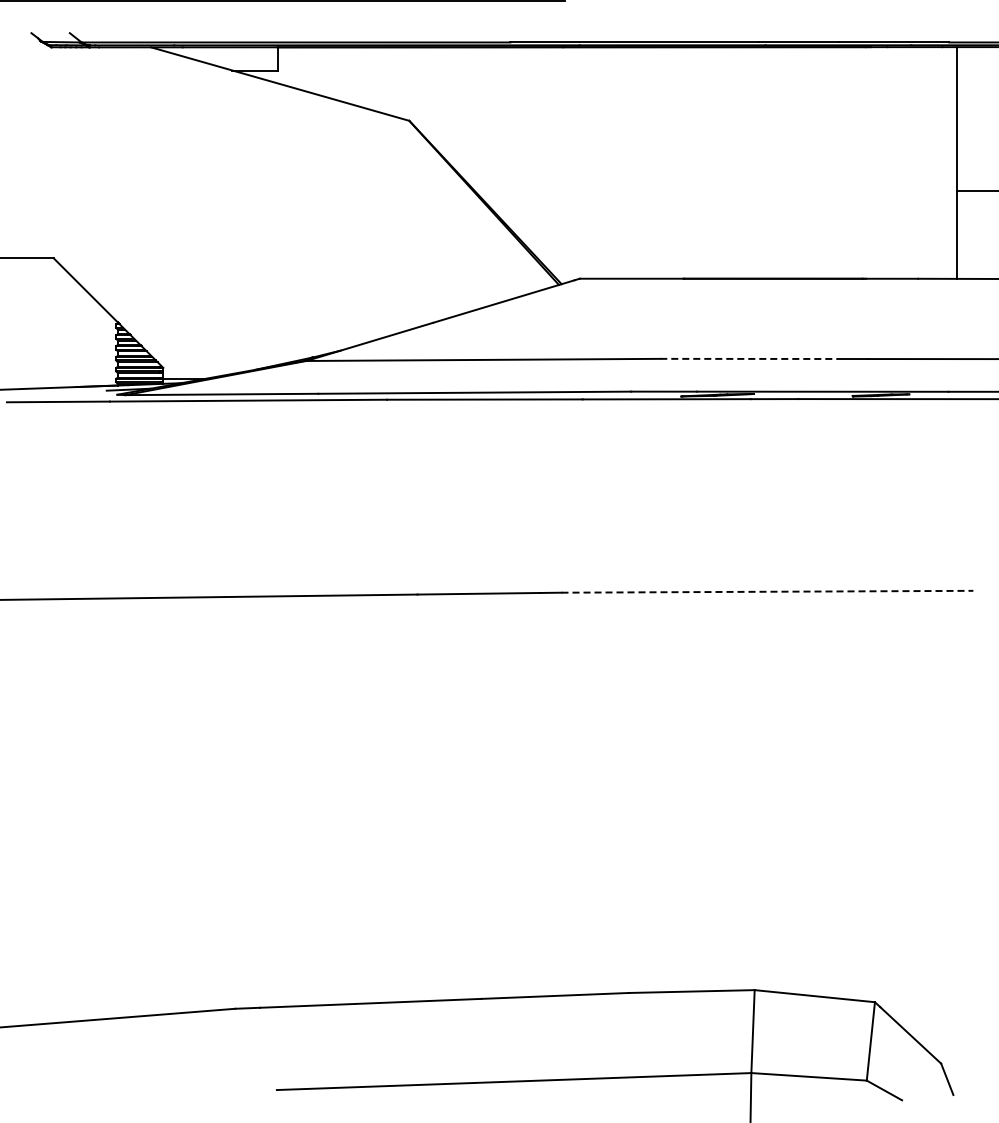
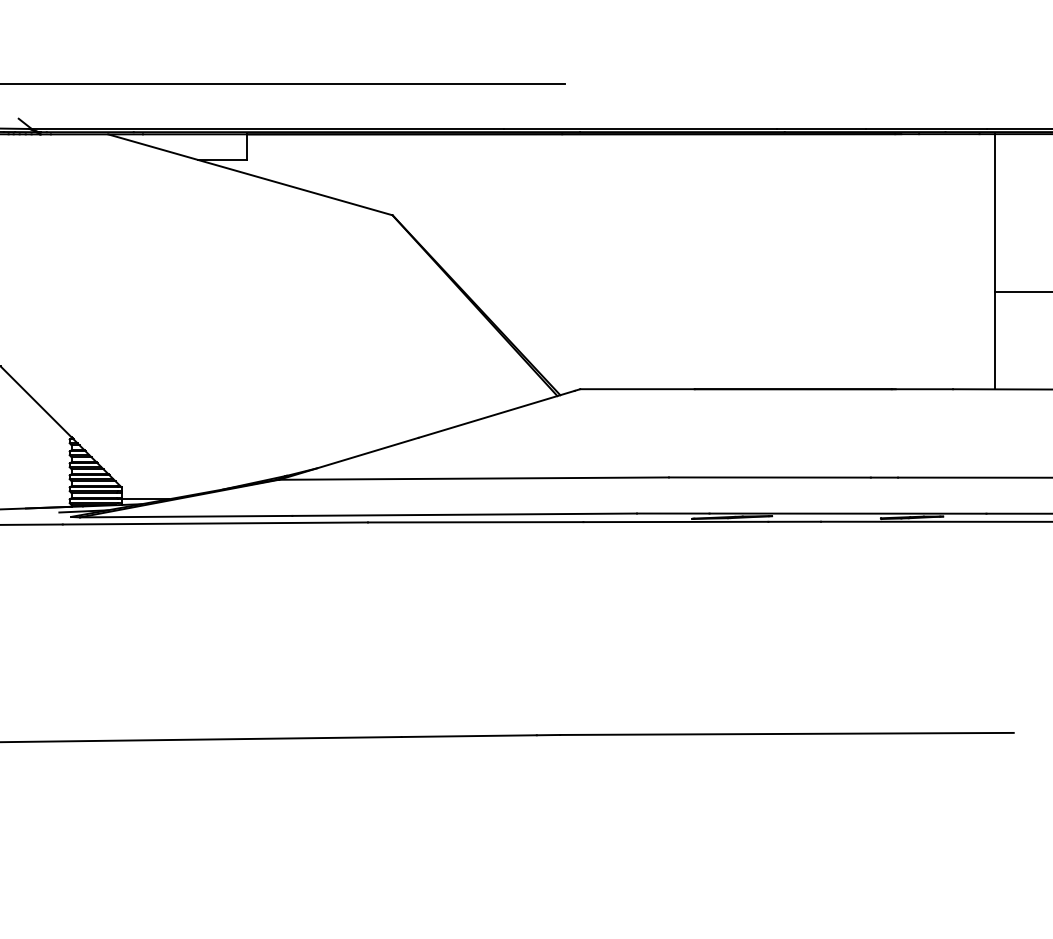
line: (751, 358) -> (769, 477), dashed -> solid
line: (767, 591) -> (787, 733), dashed -> solid

